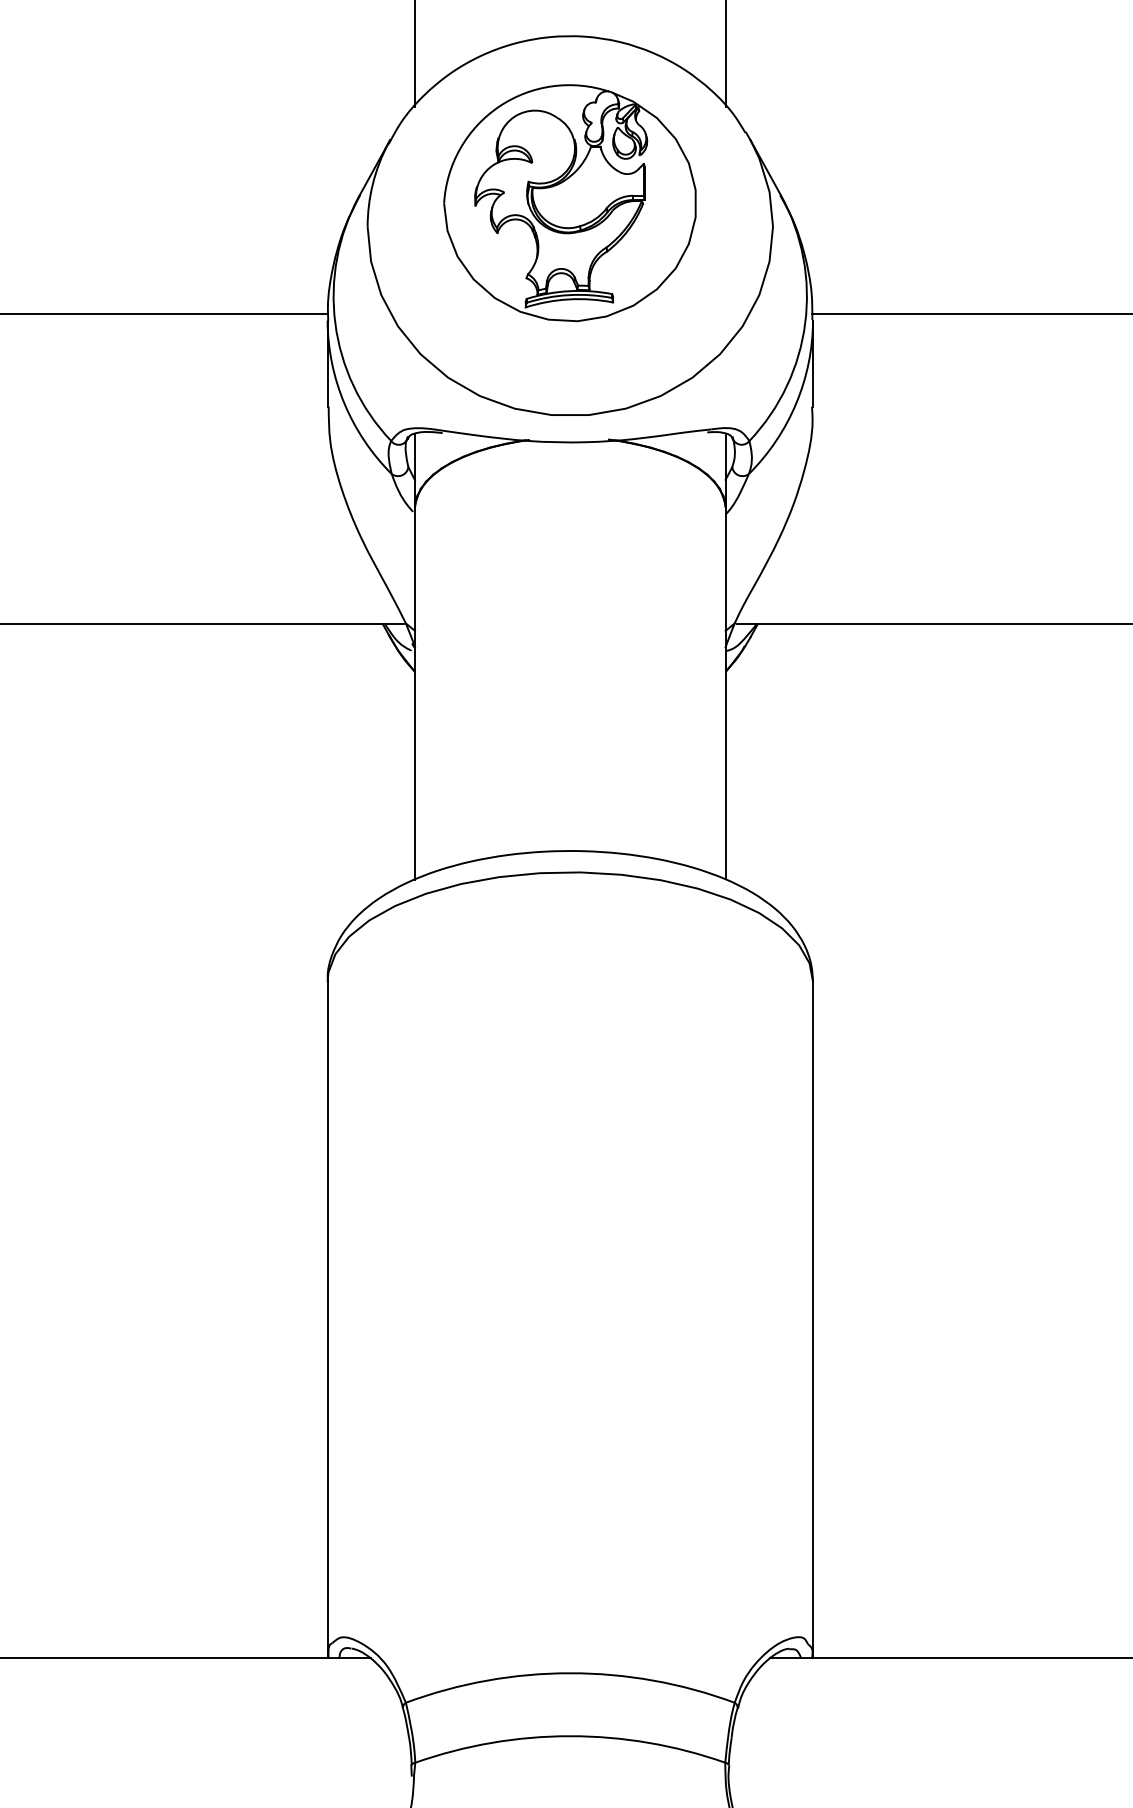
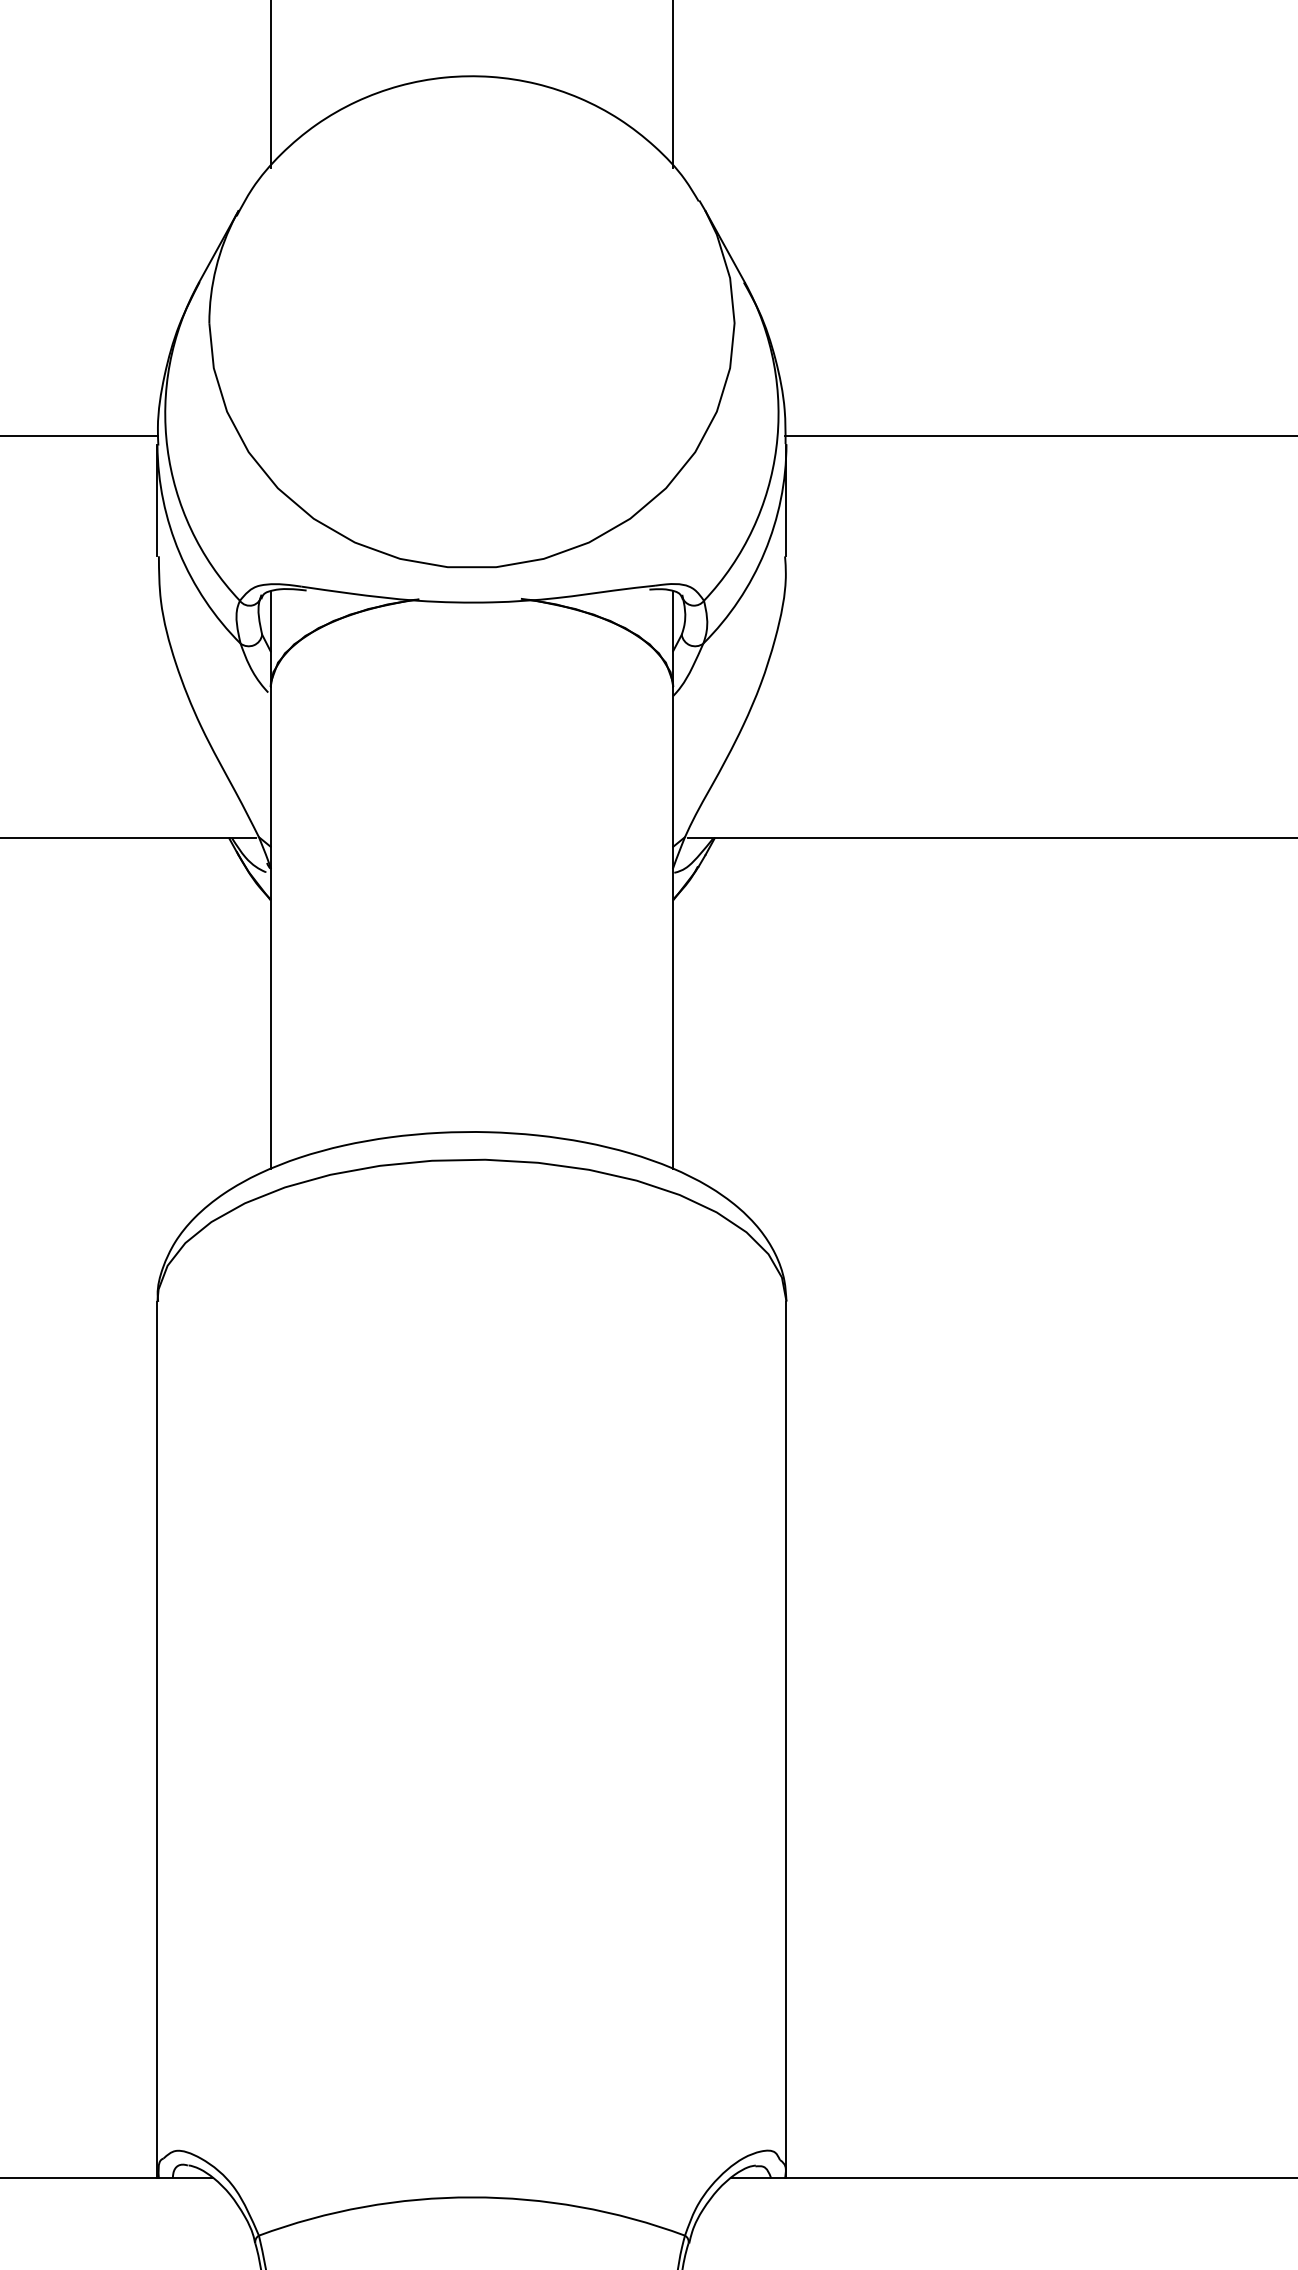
part: (569, 203) -> (470, 293), removed

